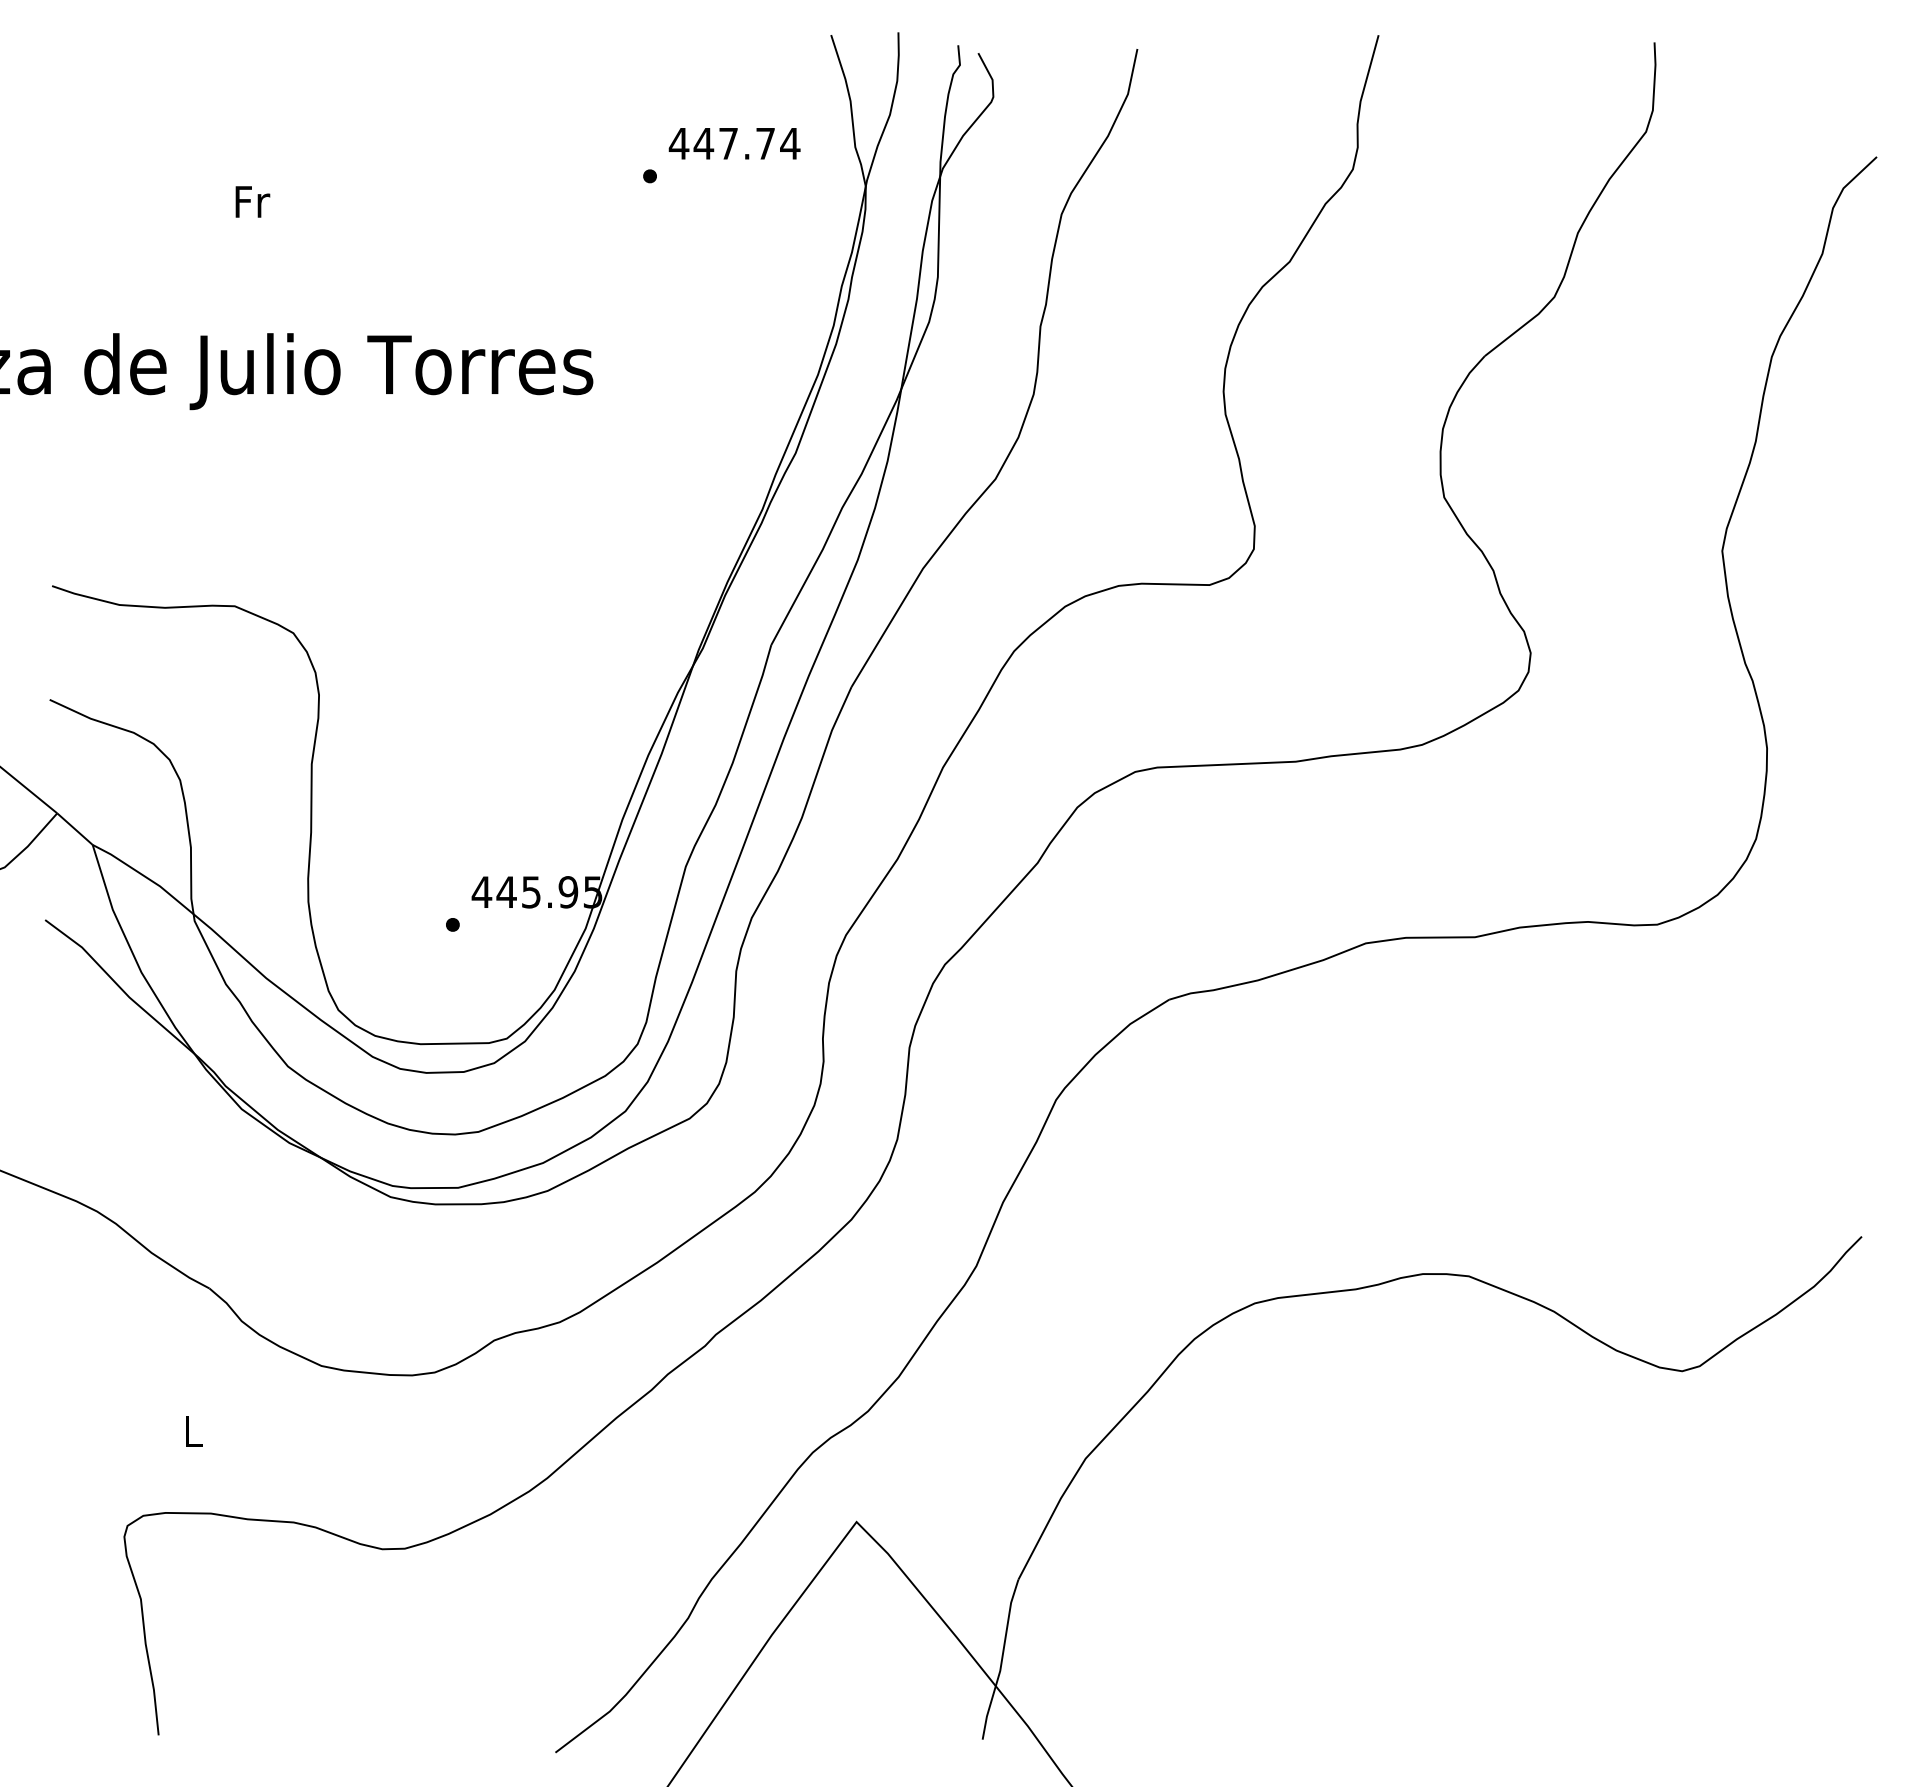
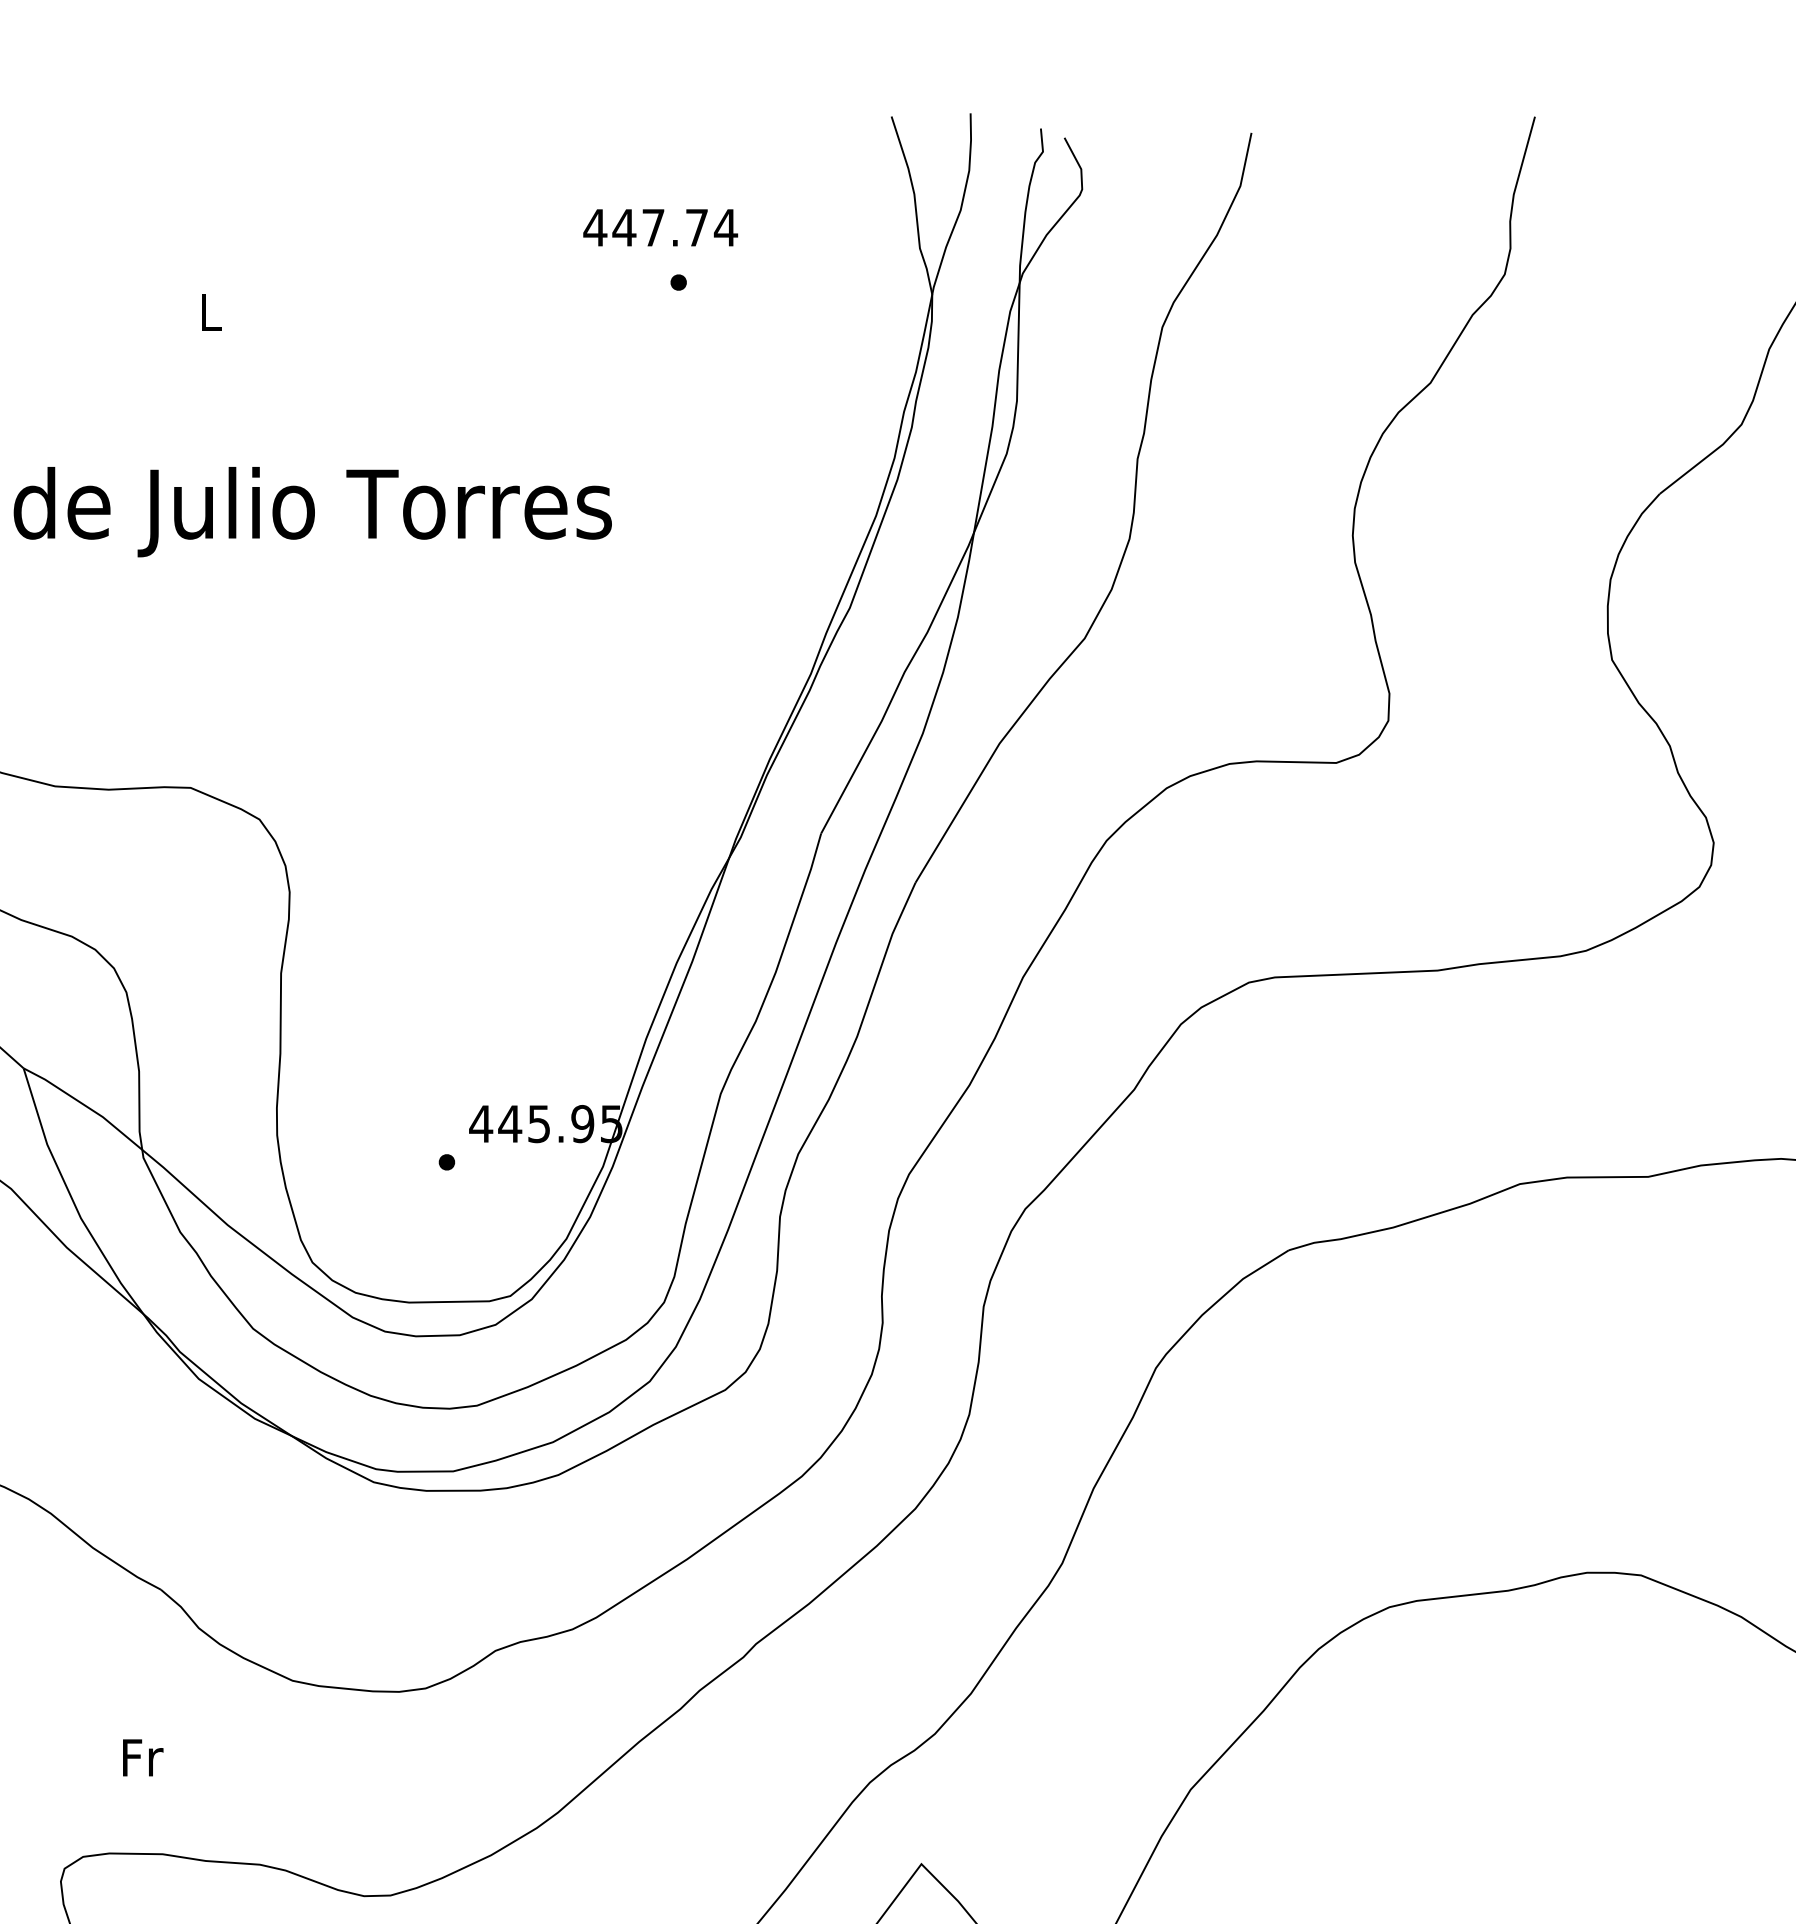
text: (734, 143) -> (660, 227), moved
text: (252, 201) -> (211, 312), Fr -> L
text: (194, 1431) -> (143, 1757), L -> Fr

